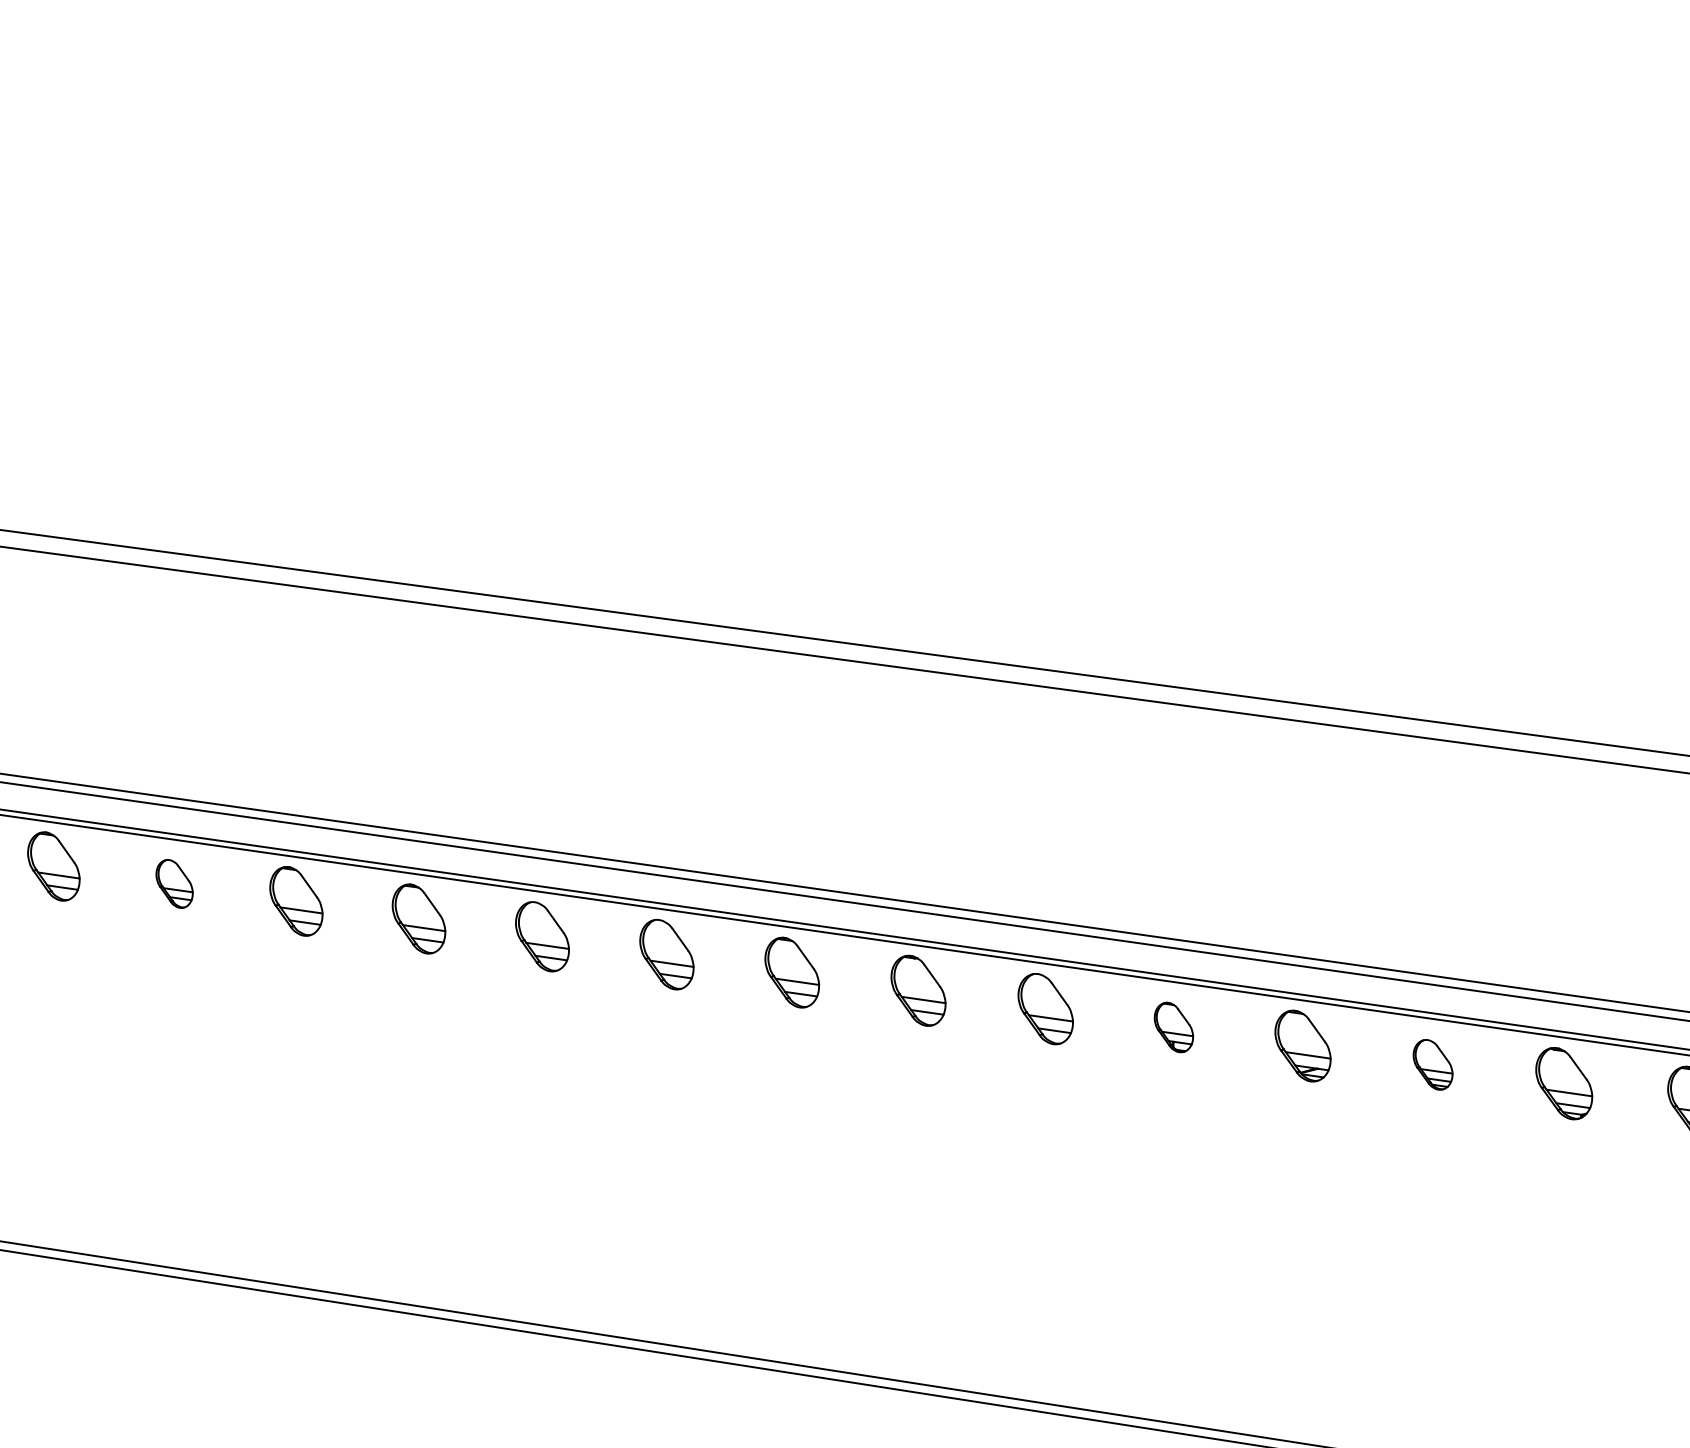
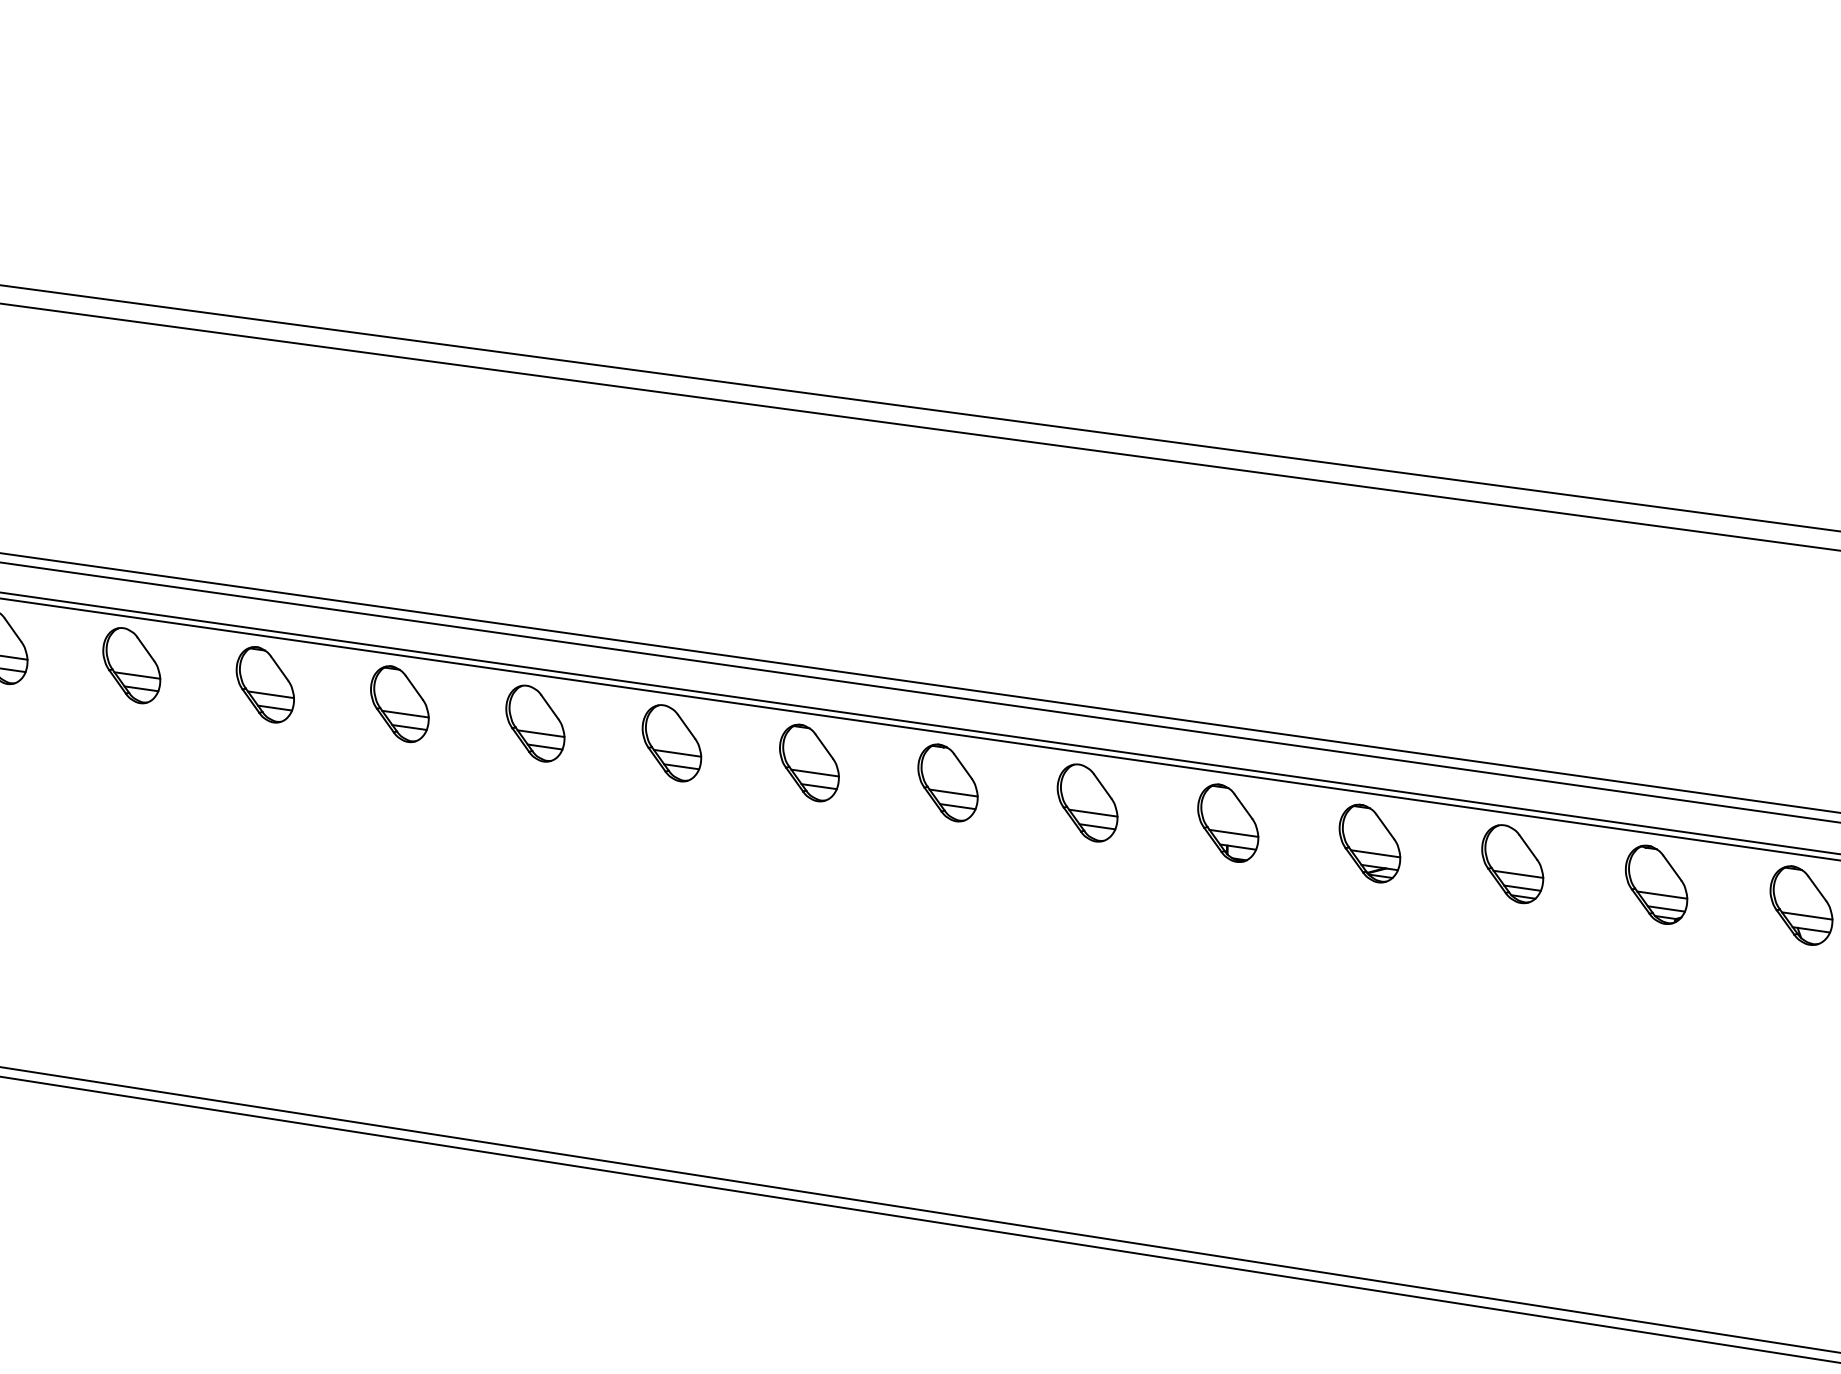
part: (174, 883) -> (131, 665), size x1.43
part: (1173, 1027) -> (1227, 823), size x1.43
part: (1432, 1064) -> (1511, 863), size x1.43

